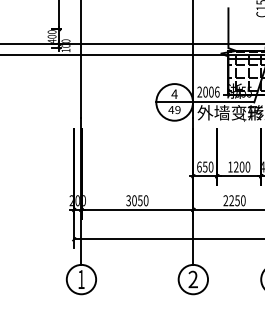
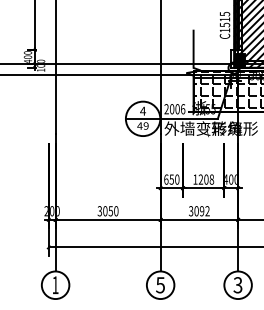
text: (247, 166) -> (211, 179), 1200 -> 1208
text: (234, 201) -> (199, 211), 2250 -> 3092
text: (193, 279) -> (160, 285), 2 -> 5

